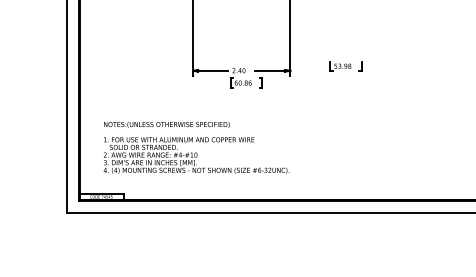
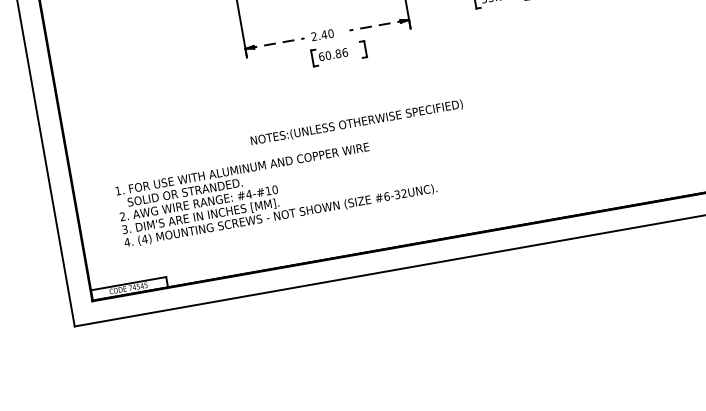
line: (210, 70) -> (274, 43), solid -> dashed
line: (272, 70) -> (378, 24), solid -> dashed
text: (166, 124) -> (356, 122), moved

